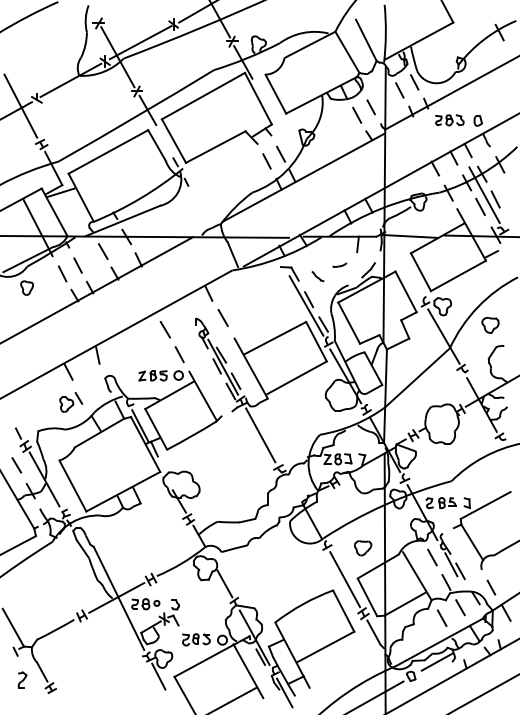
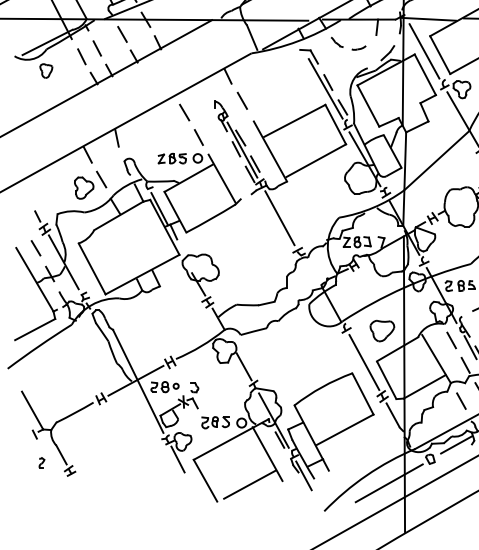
line: (405, 268) -> (424, 51), added
part: (317, 276) -> (336, 42), moved
part: (70, 402) -> (89, 185), size x1.43
part: (362, 548) -> (381, 331), size x1.43
part: (22, 679) -> (41, 462), size x0.62

